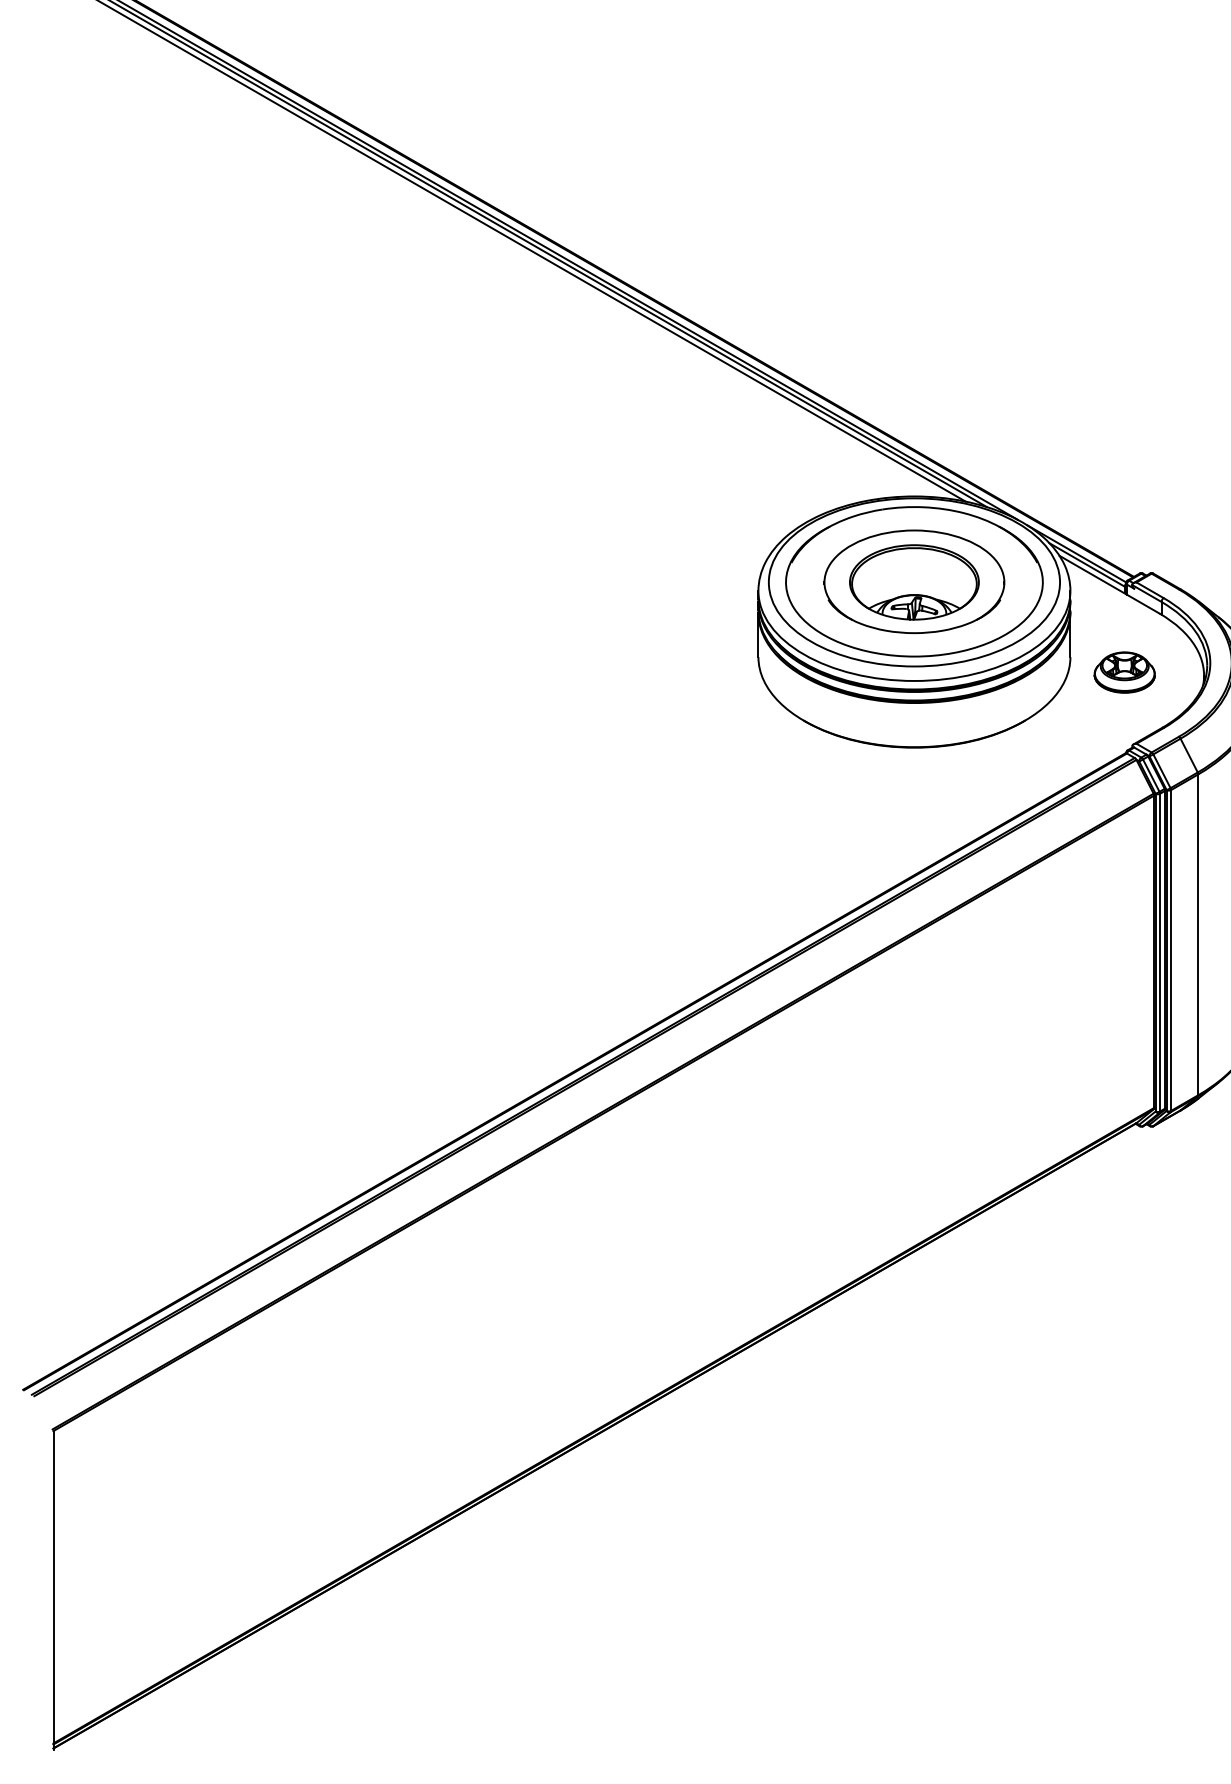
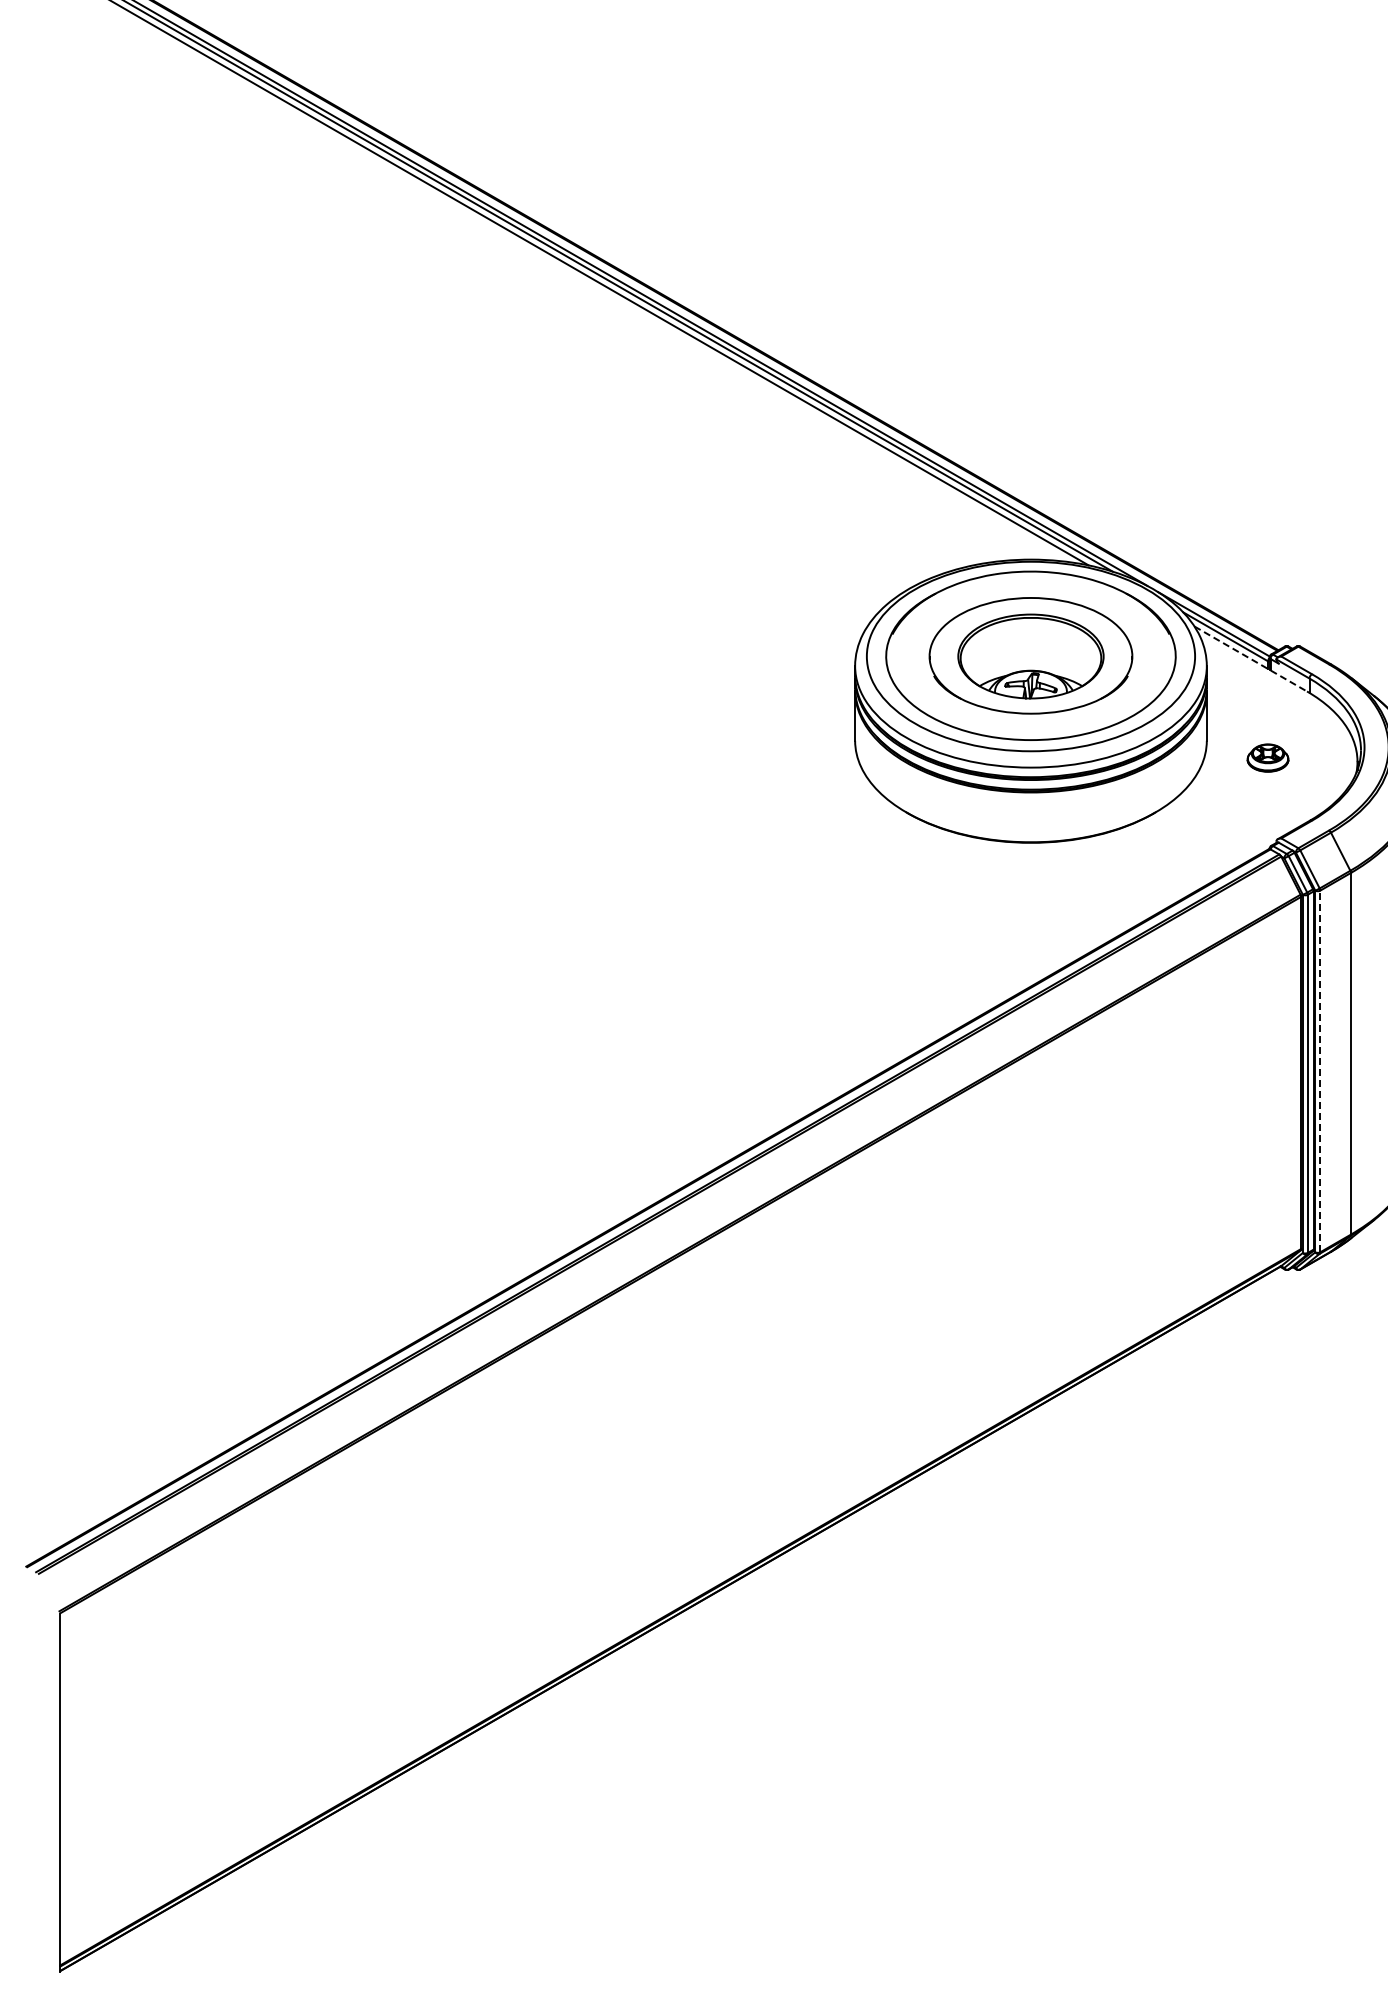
line: (1109, 585) -> (1250, 659), solid -> dashed
part: (1124, 671) -> (1267, 757), size x0.6
line: (1171, 950) -> (1320, 1071), solid -> dashed

